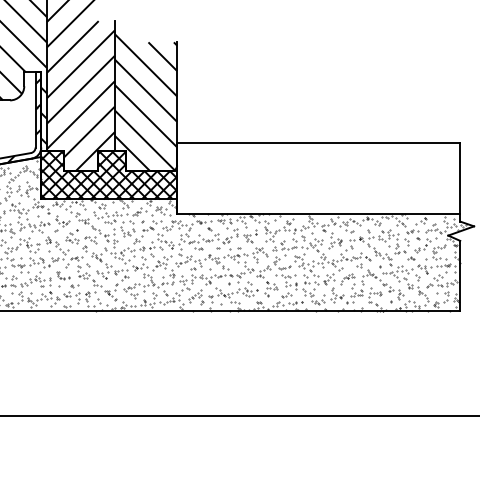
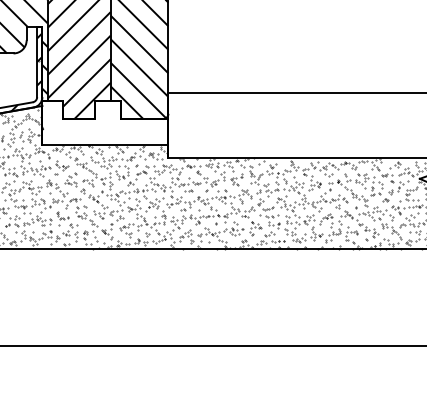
hatch: (109, 175) -> (105, 123), removed

